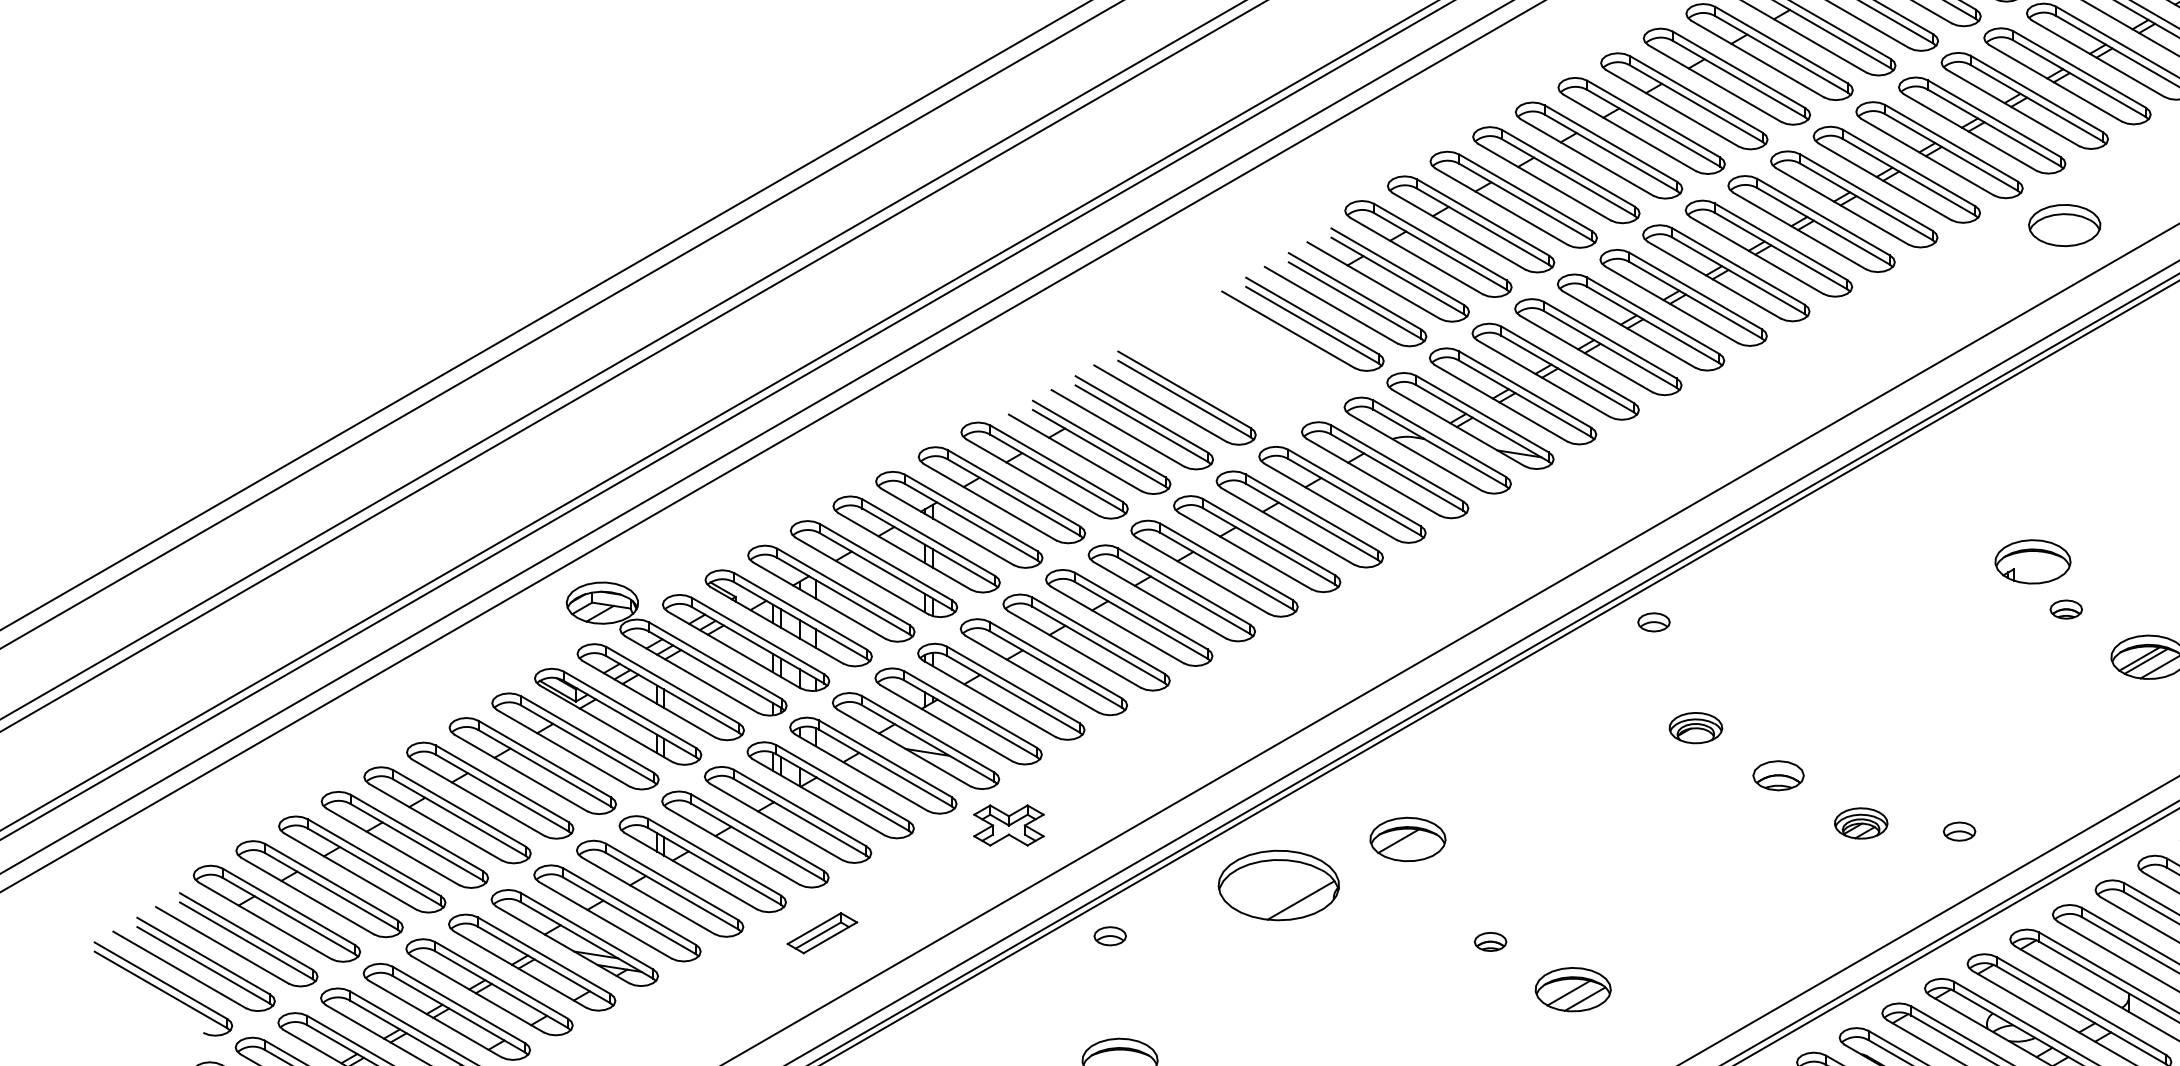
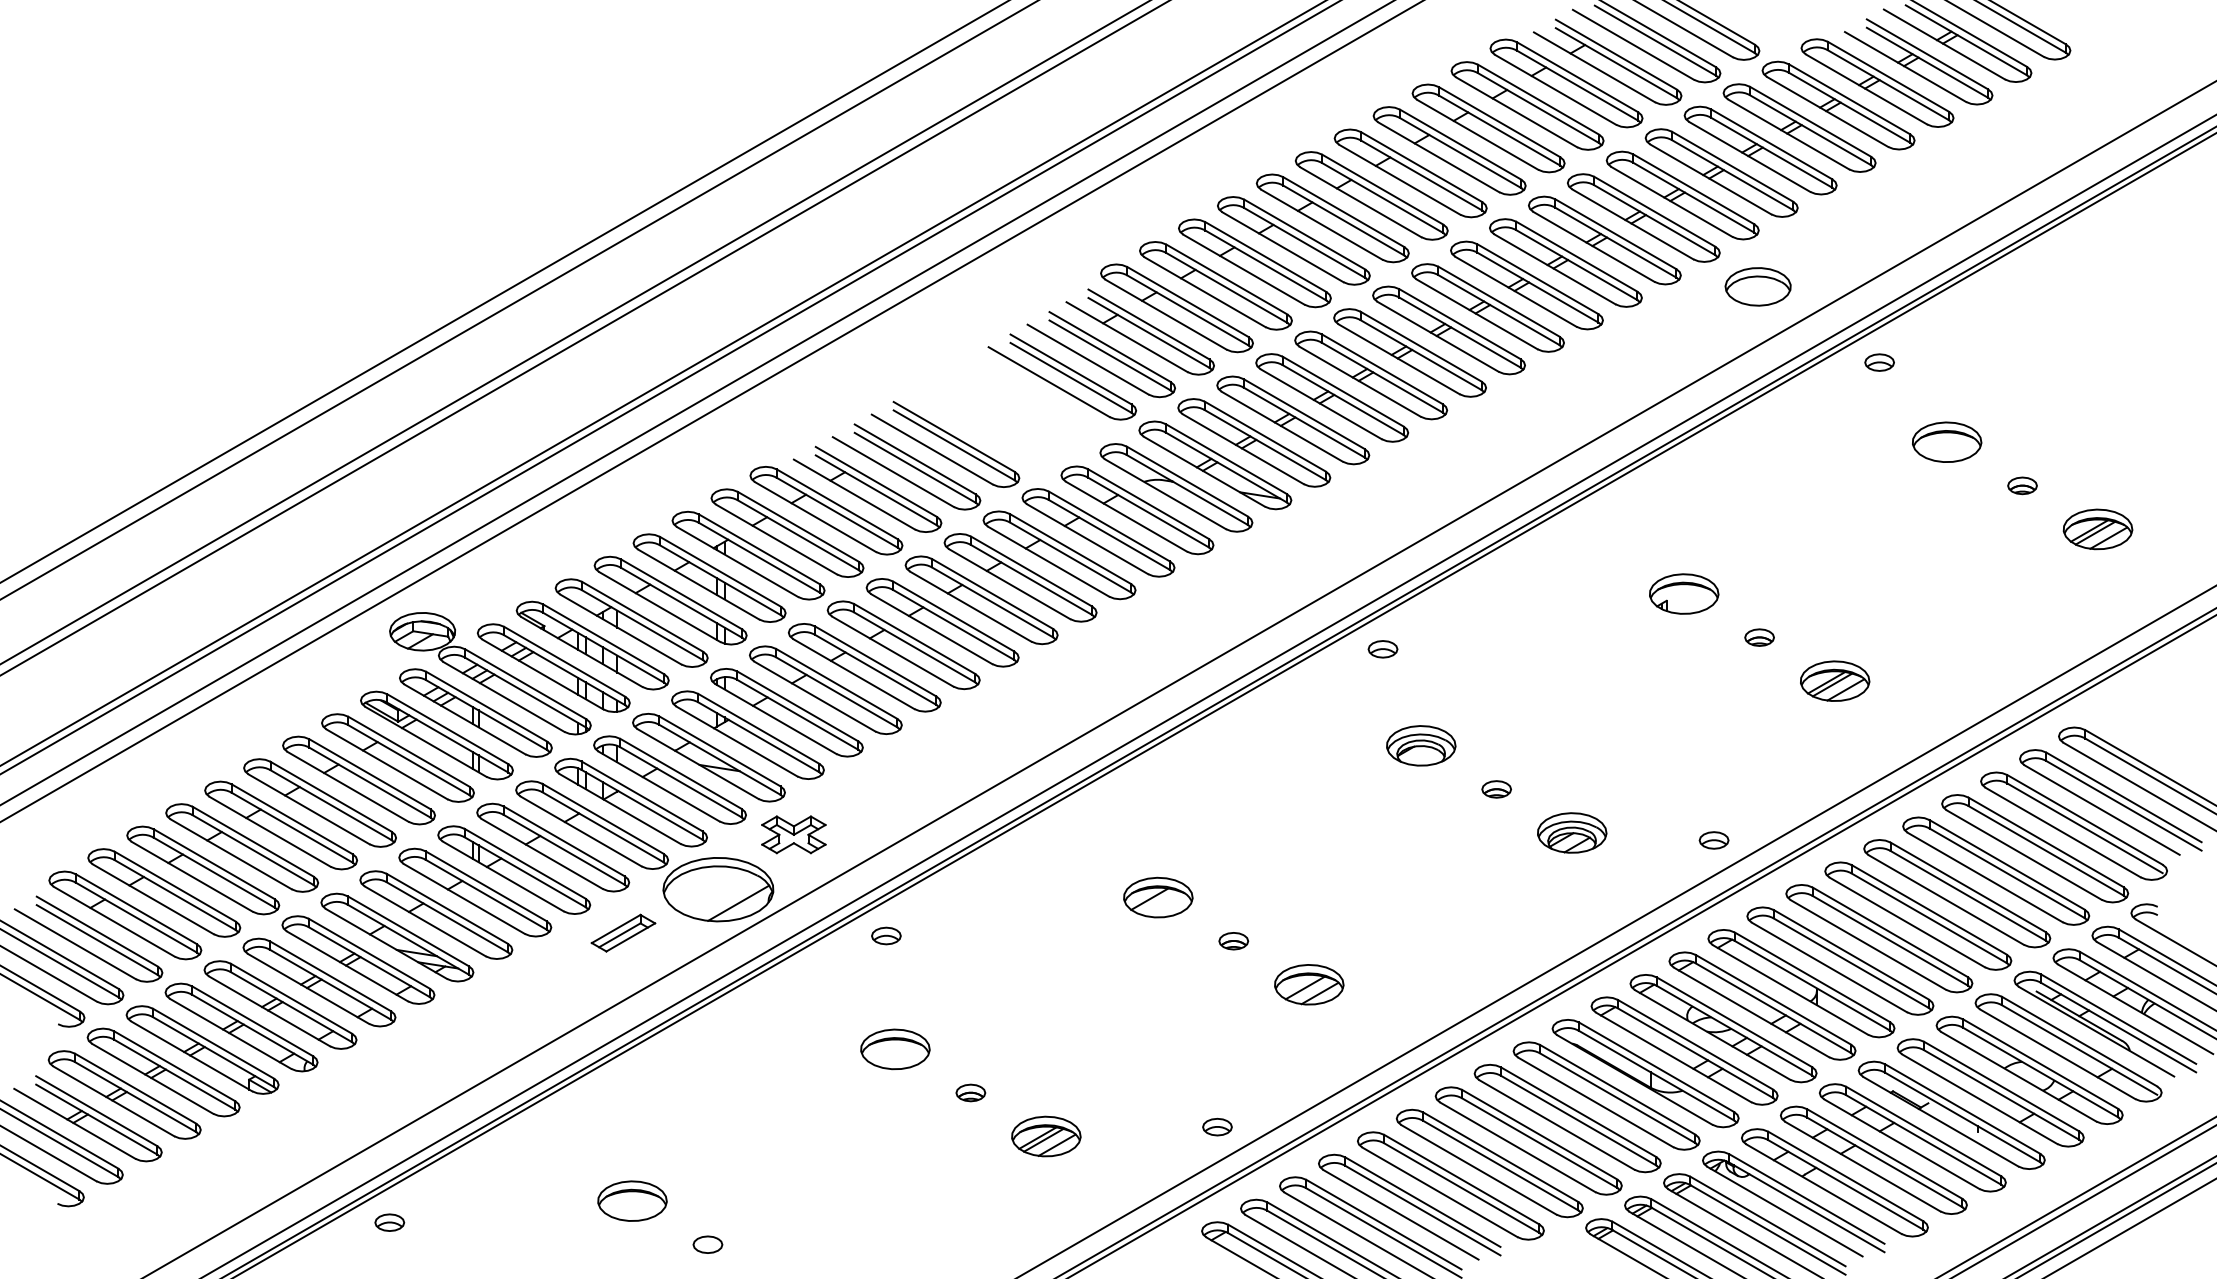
part: (2033, 561) -> (1684, 593), moved
part: (1696, 727) -> (1421, 745), size x1.43
part: (1778, 775) -> (1496, 789), size x0.62
part: (1861, 822) -> (1572, 832), size x1.43
part: (1958, 831) -> (1713, 840), moved
part: (1408, 839) -> (1158, 897), moved
part: (1278, 885) -> (718, 889), moved

